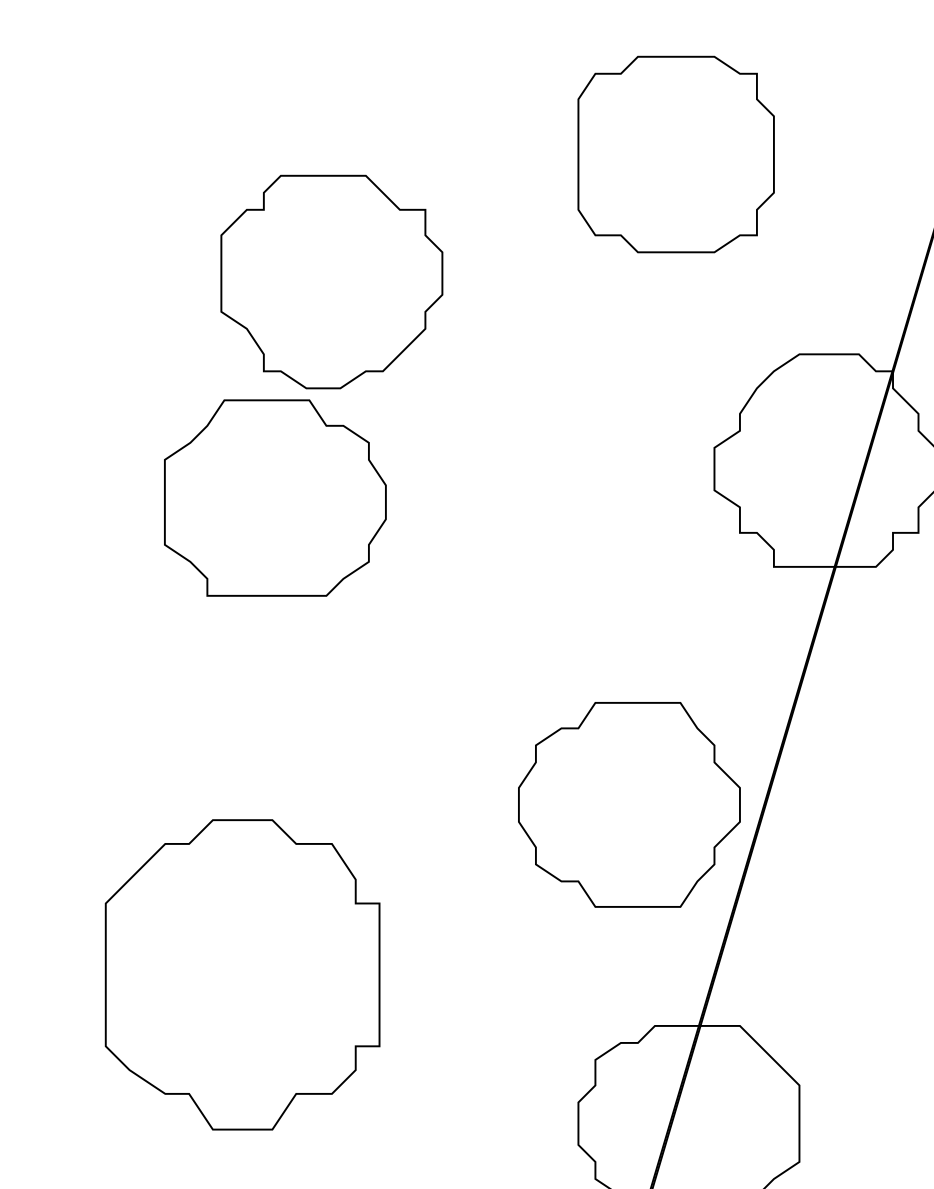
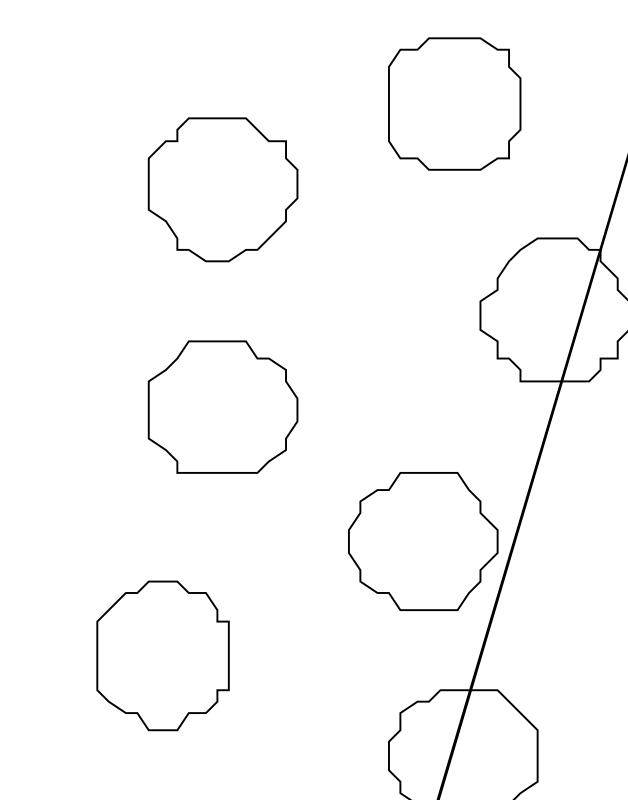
part: (274, 497) -> (222, 406), moved
part: (241, 974) -> (162, 655), size x0.71

